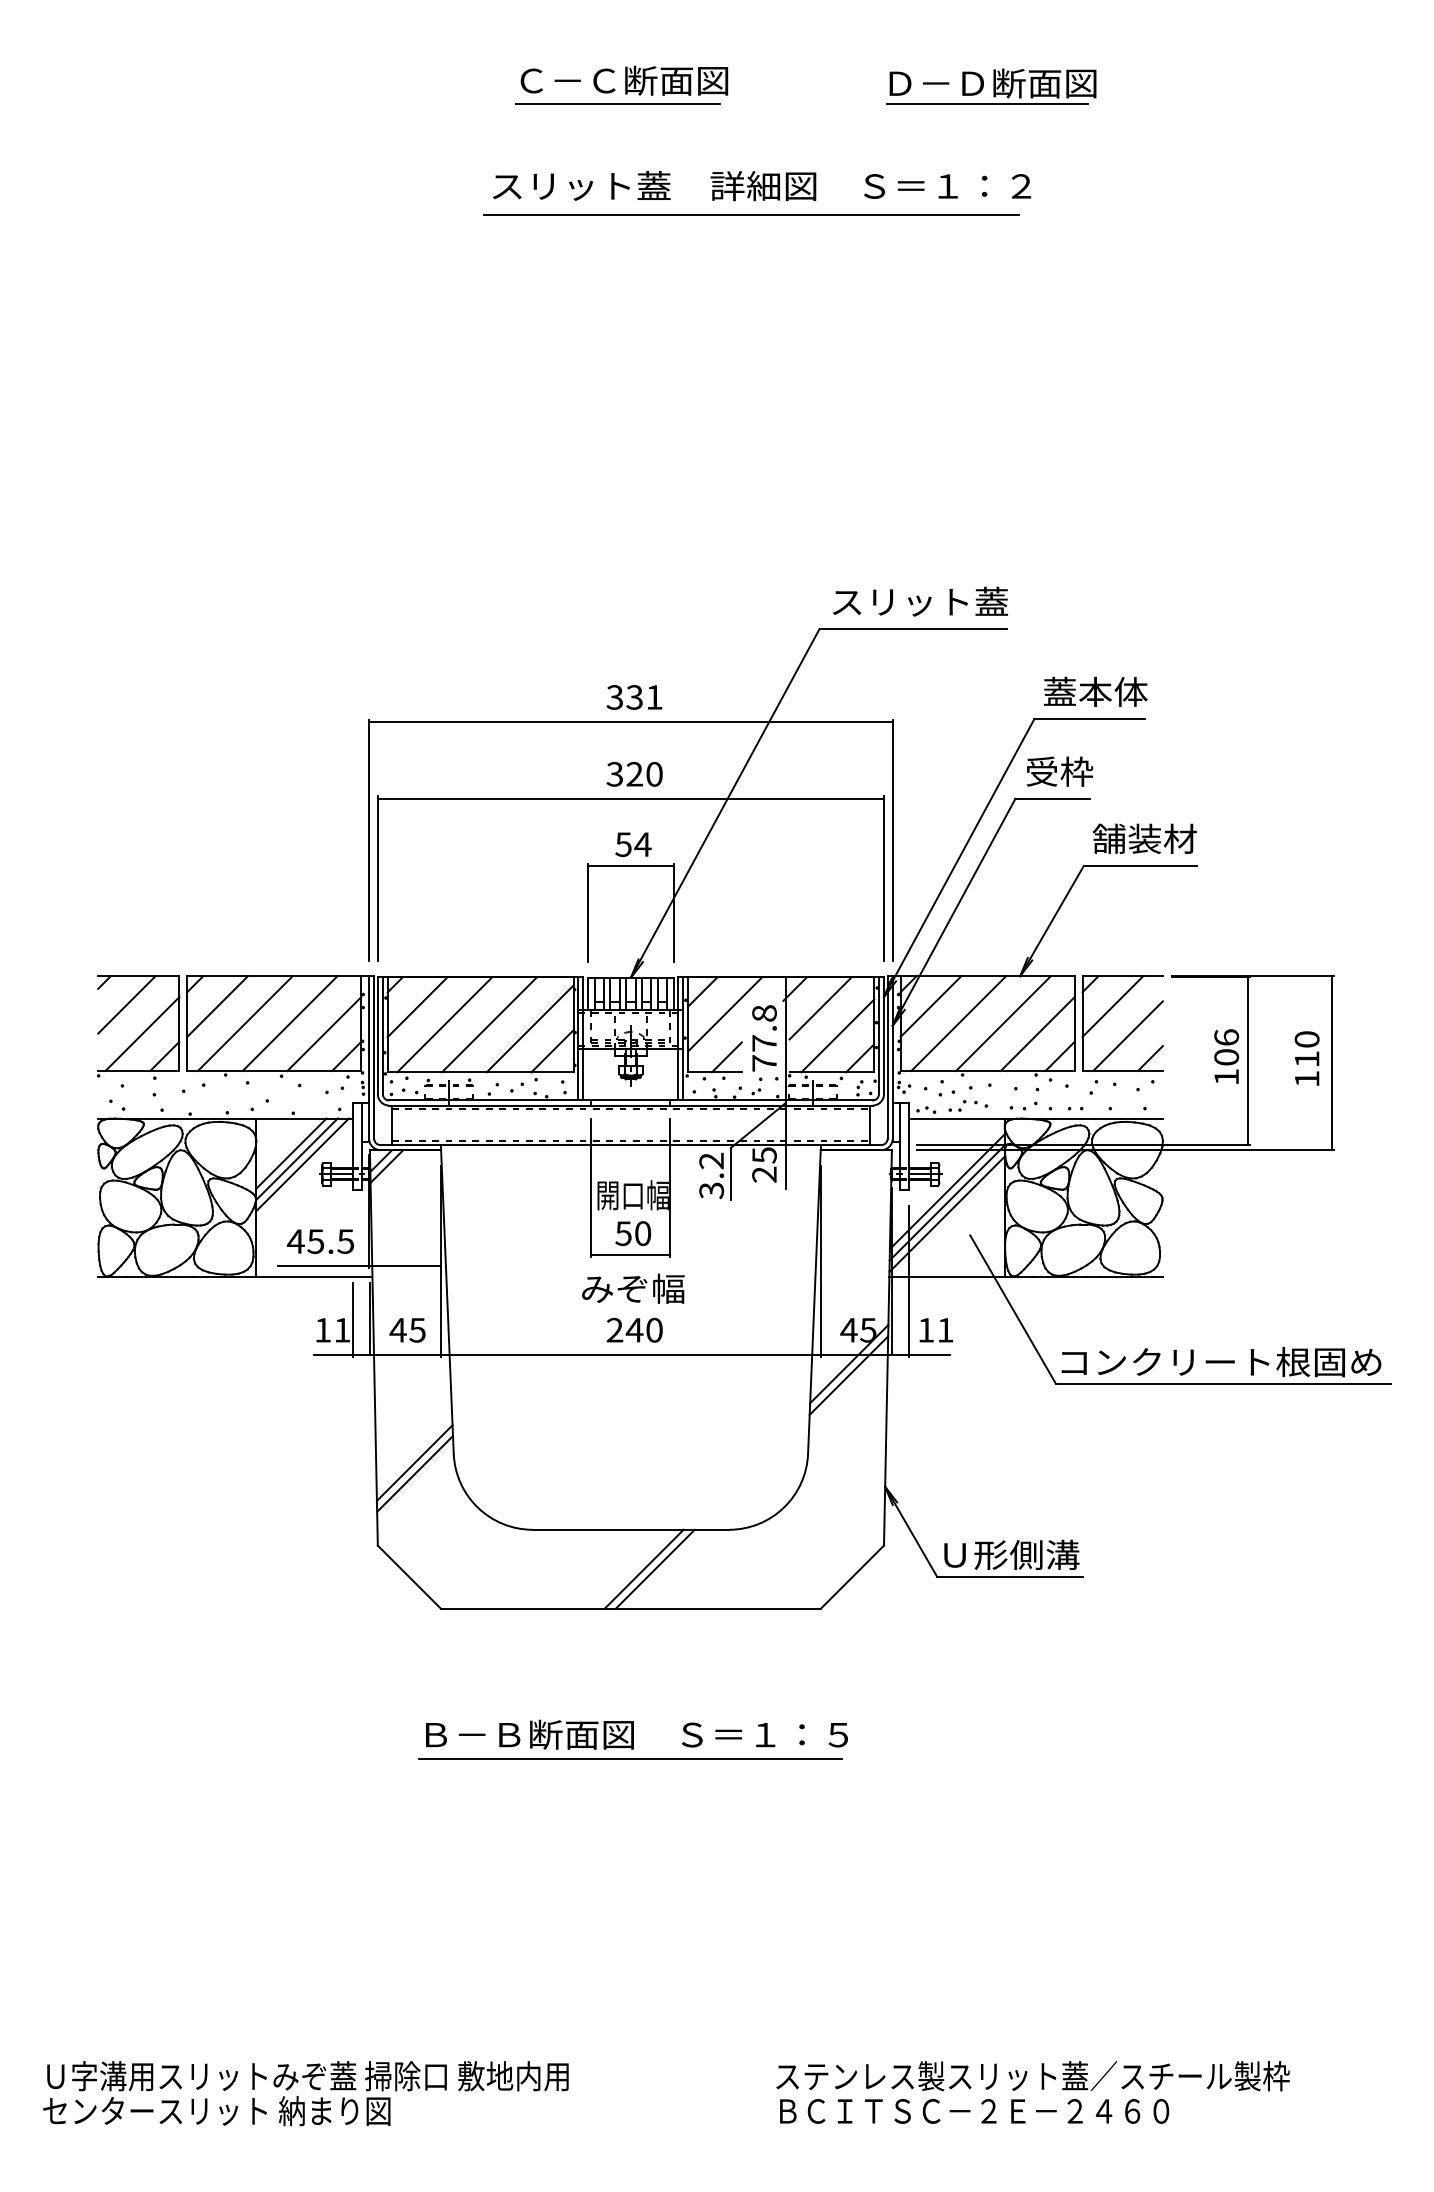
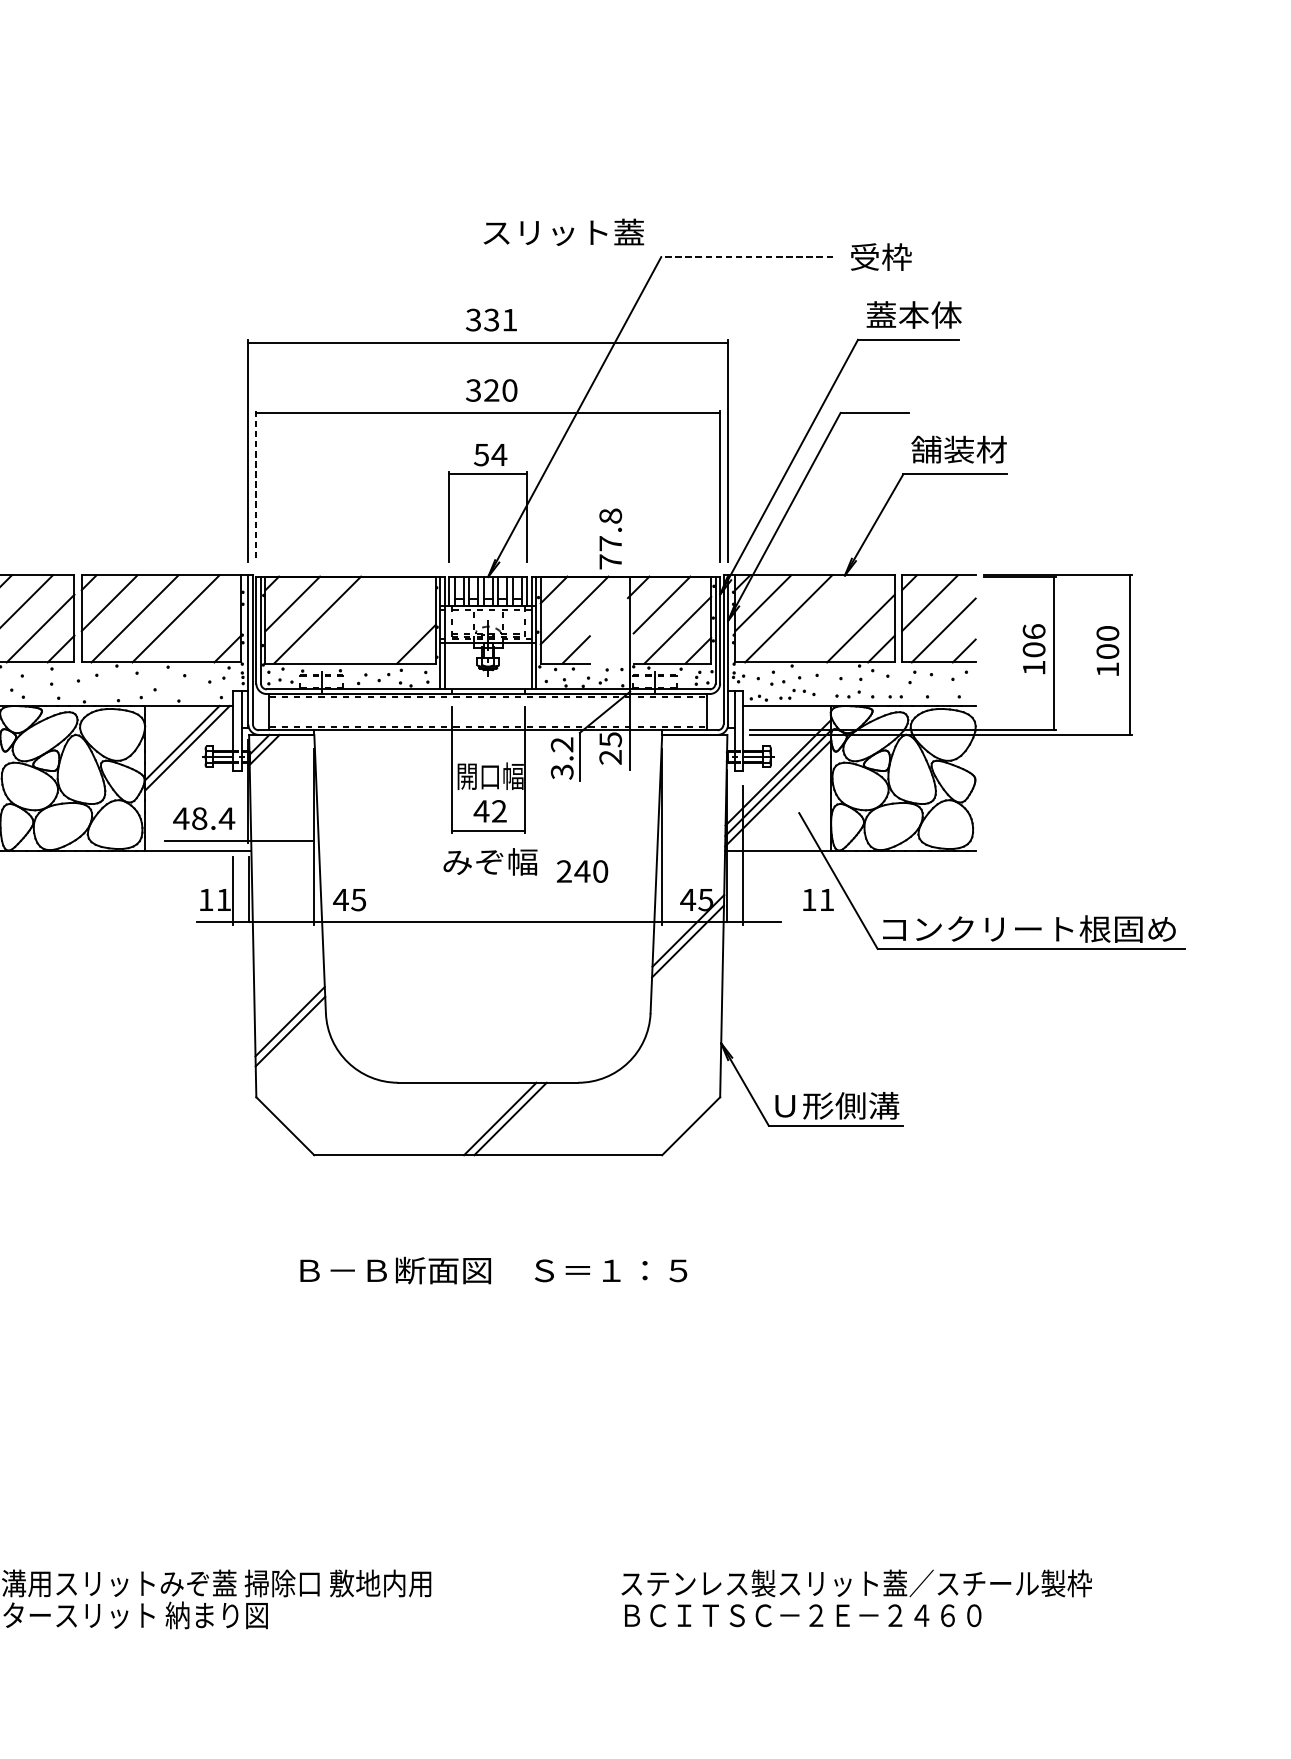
text: (920, 601) -> (563, 232), moved
line: (913, 628) -> (747, 256), solid -> dashed
text: (1059, 771) -> (880, 256), moved
line: (377, 879) -> (256, 486), solid -> dashed
line: (1002, 1023) -> (828, 618), removed
line: (488, 1024) -> (357, 619), removed
line: (529, 1028) -> (395, 623), removed
line: (324, 1034) -> (207, 628), removed
text: (764, 1038) -> (610, 539), moved
text: (1306, 1059) -> (1107, 651), 110 -> 100
line: (291, 1153) -> (177, 737), removed
text: (632, 1233) -> (489, 811), 50 -> 42
text: (330, 1241) -> (212, 818), 45.5 -> 48.4
text: (634, 1329) -> (582, 870), moved
text: (407, 1330) -> (349, 900), moved
text: (936, 1330) -> (818, 900), moved
line: (630, 1758) -> (487, 1292), removed

